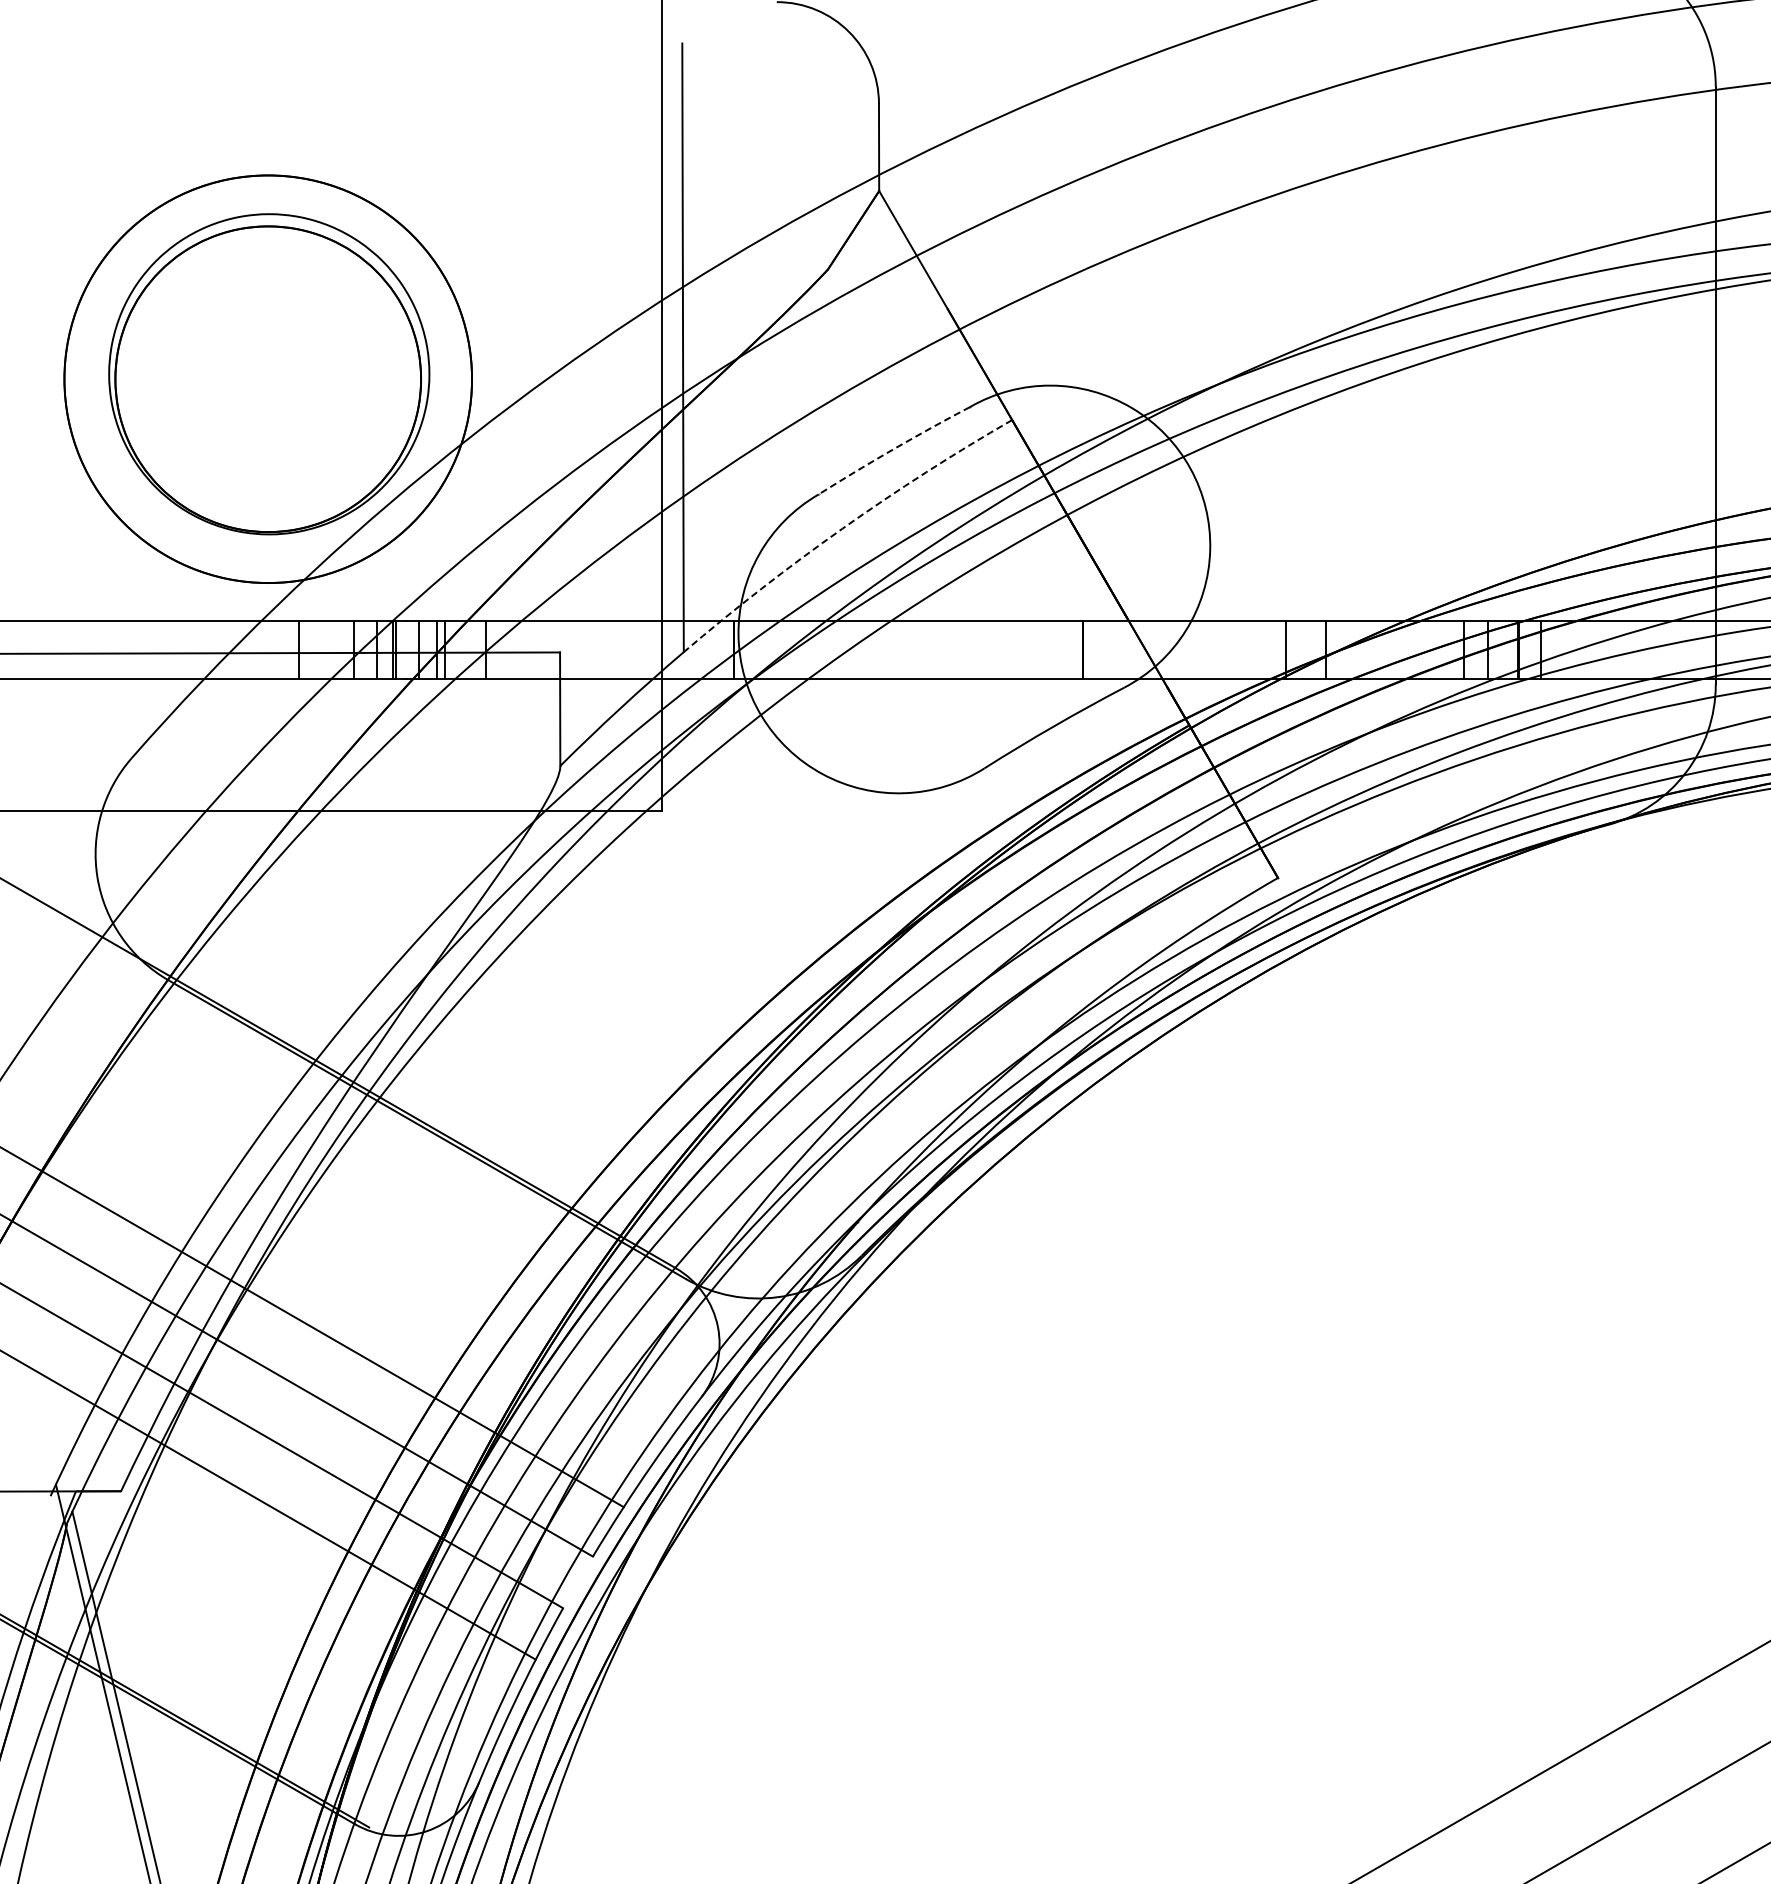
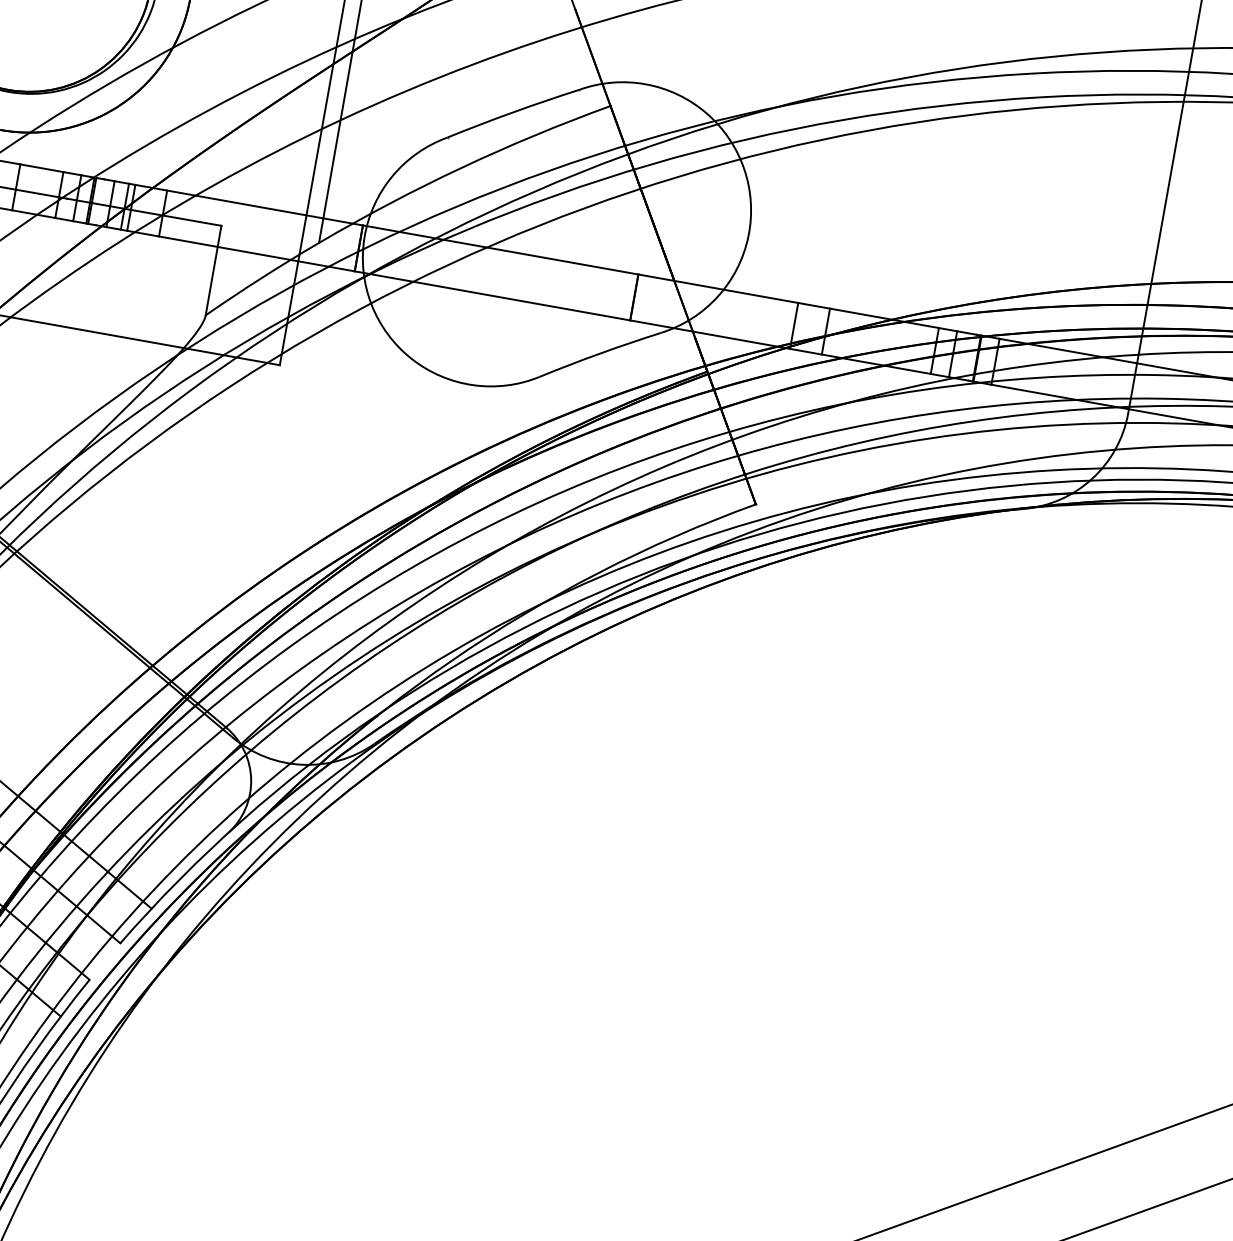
arc: (893, 449) -> (512, 112), dashed -> solid
arc: (842, 528) -> (461, 167), dashed -> solid

